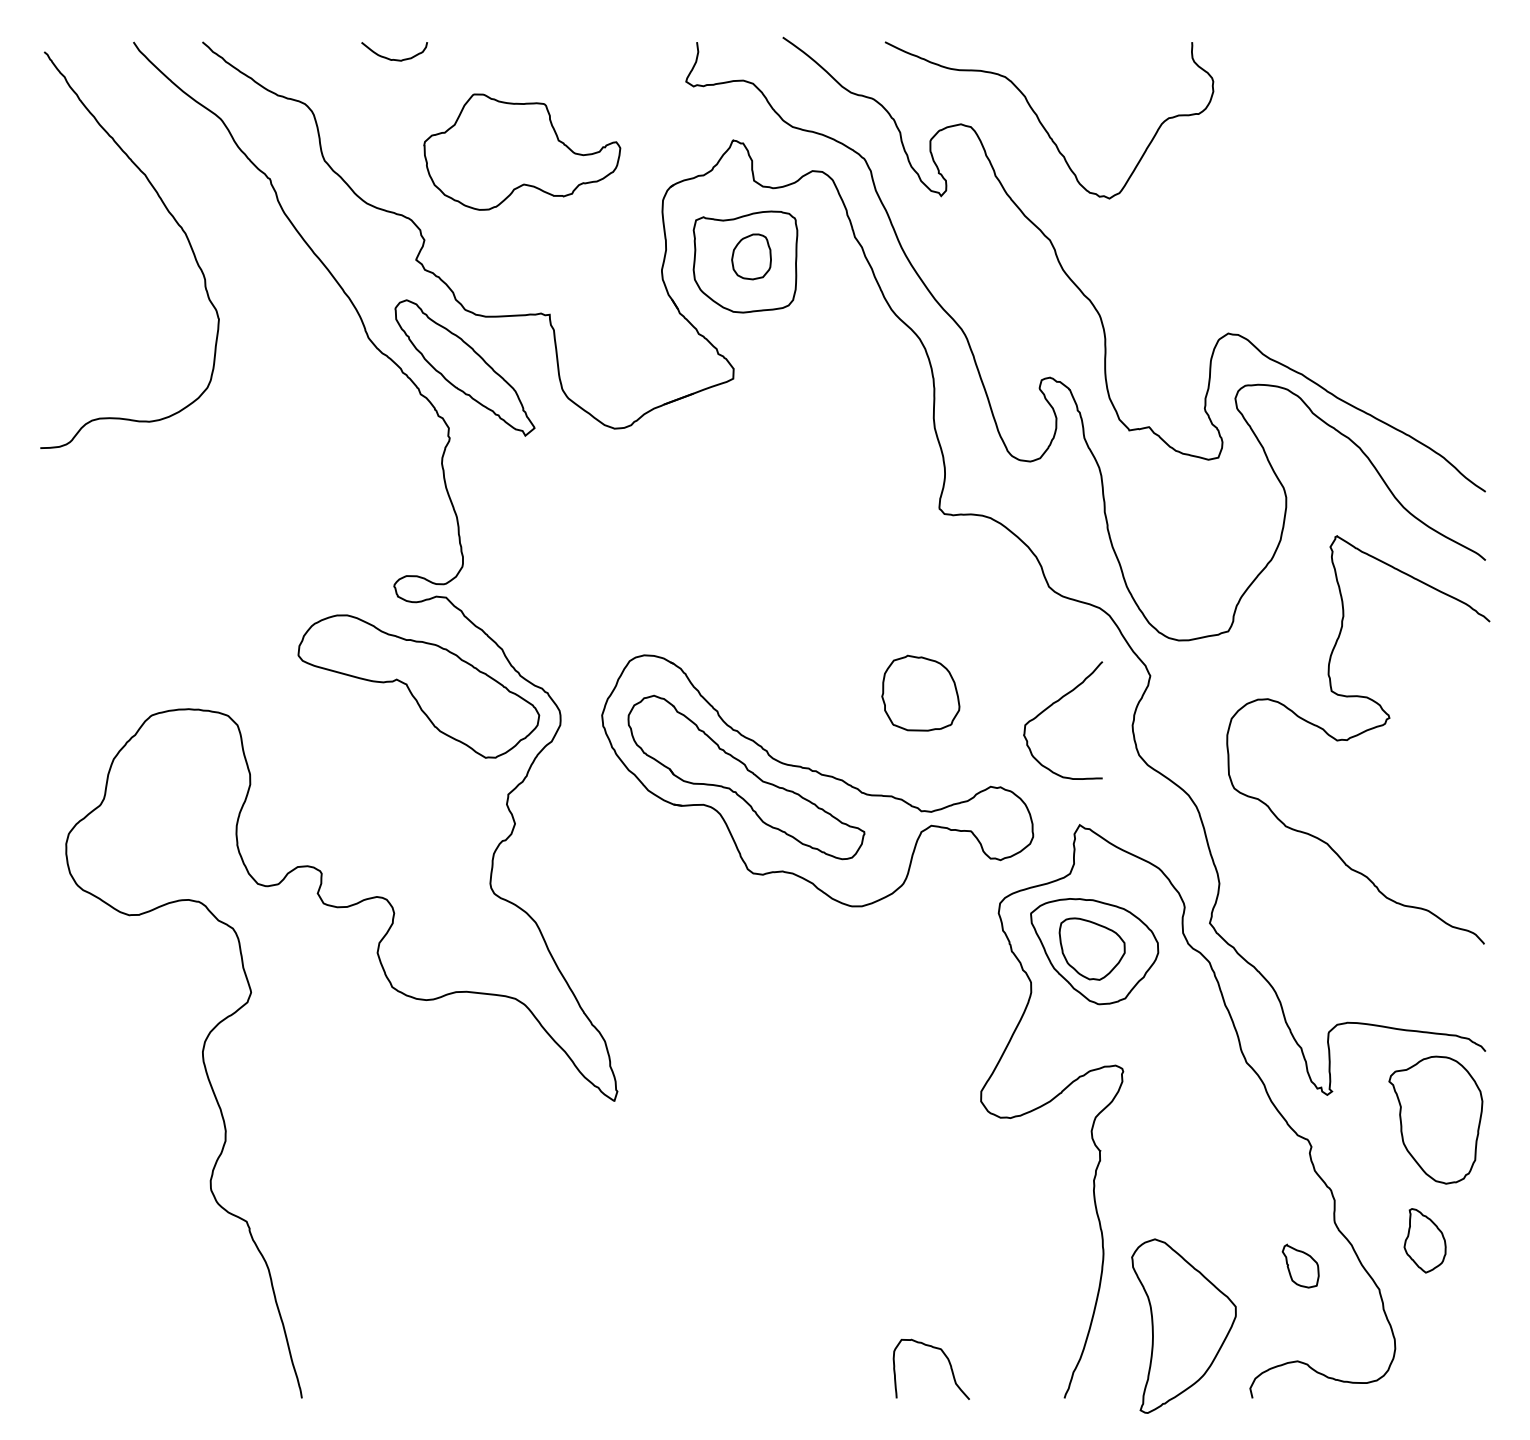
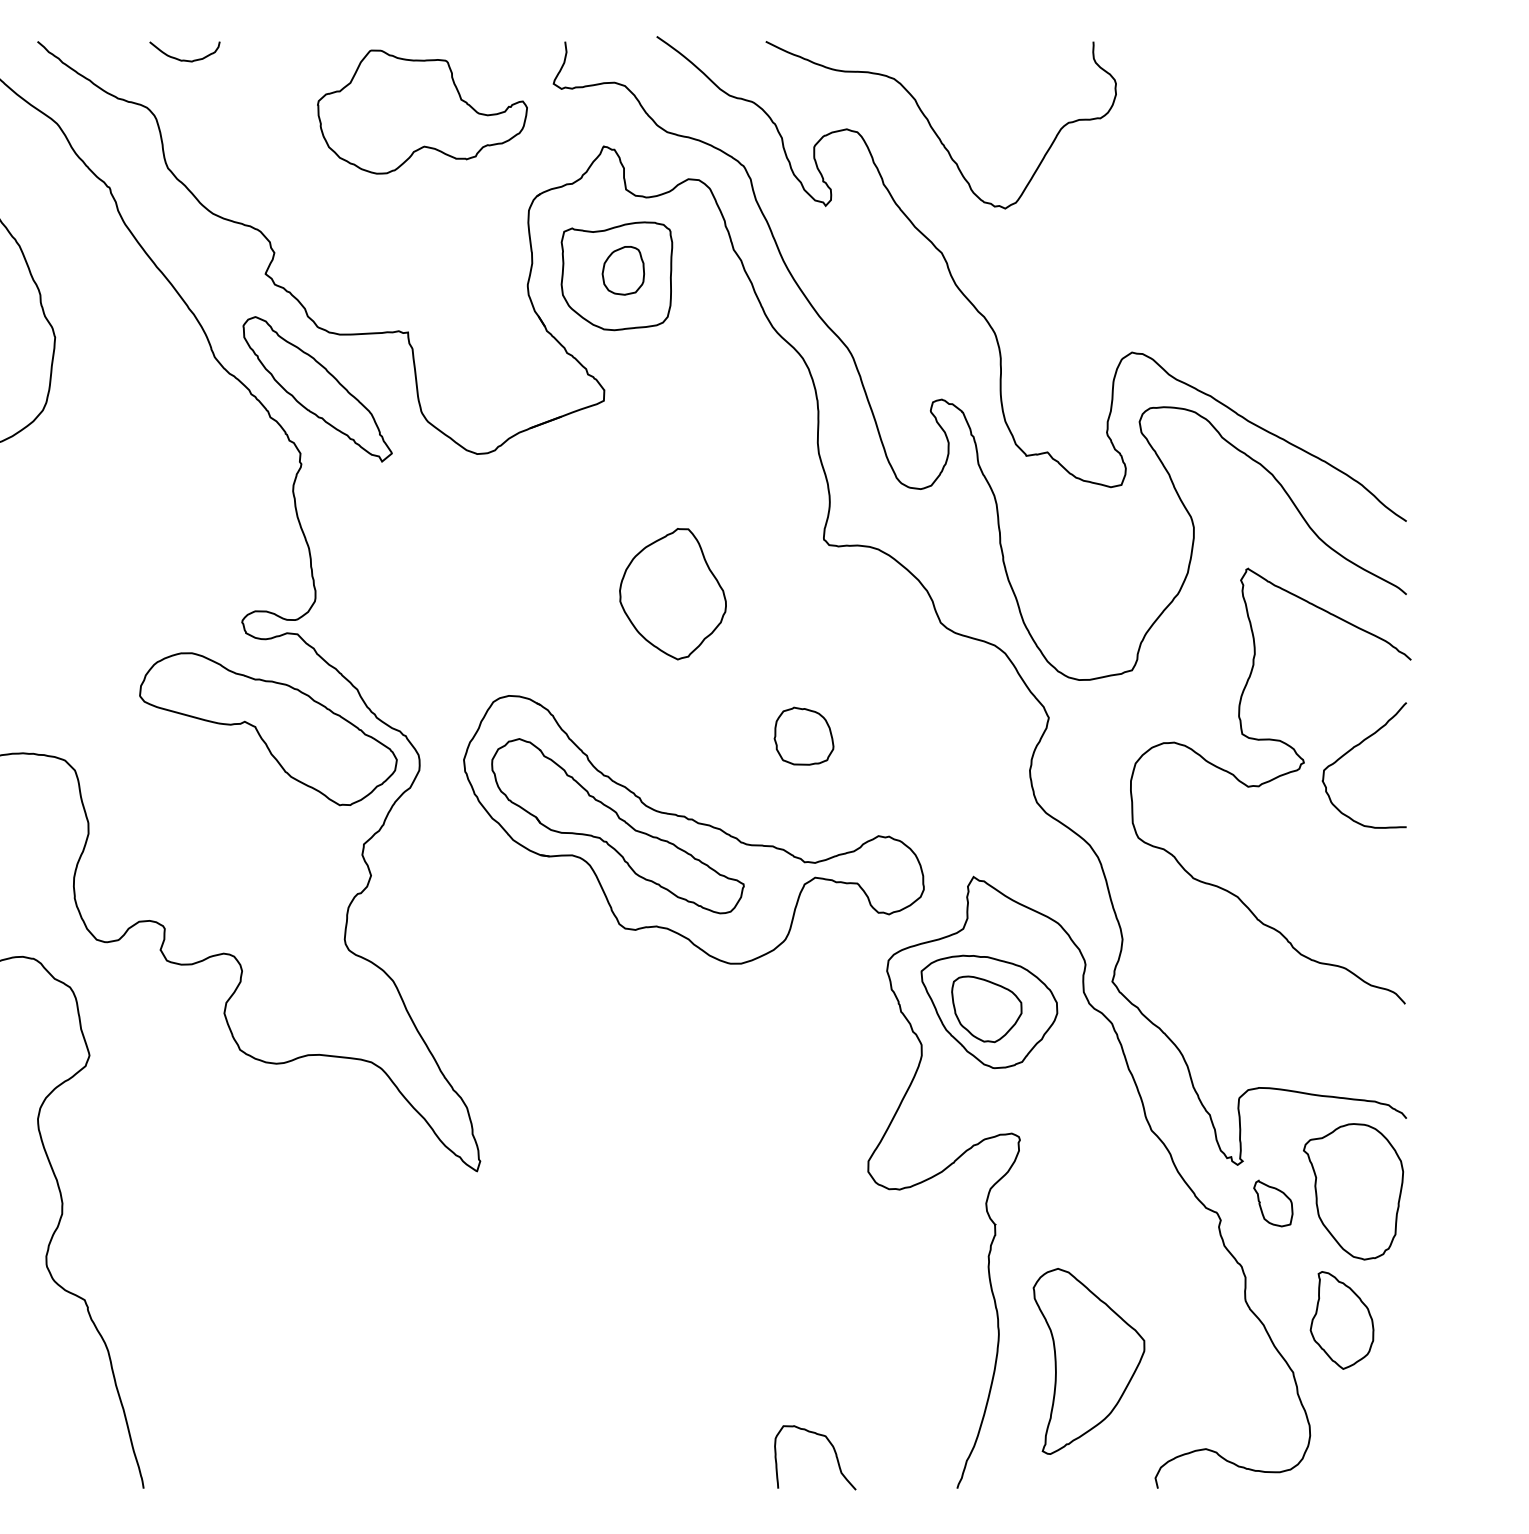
curve: (394, 59) -> (184, 60), moved
part: (522, 151) -> (422, 111), moved
part: (797, 559) -> (672, 593), added
part: (920, 692) -> (803, 735), size x0.71
curve: (1051, 706) -> (1352, 750), moved
part: (1424, 1240) -> (1341, 1320), size x1.43
part: (1300, 1265) -> (1273, 1202), moved
part: (1183, 1325) -> (1088, 1360), moved

